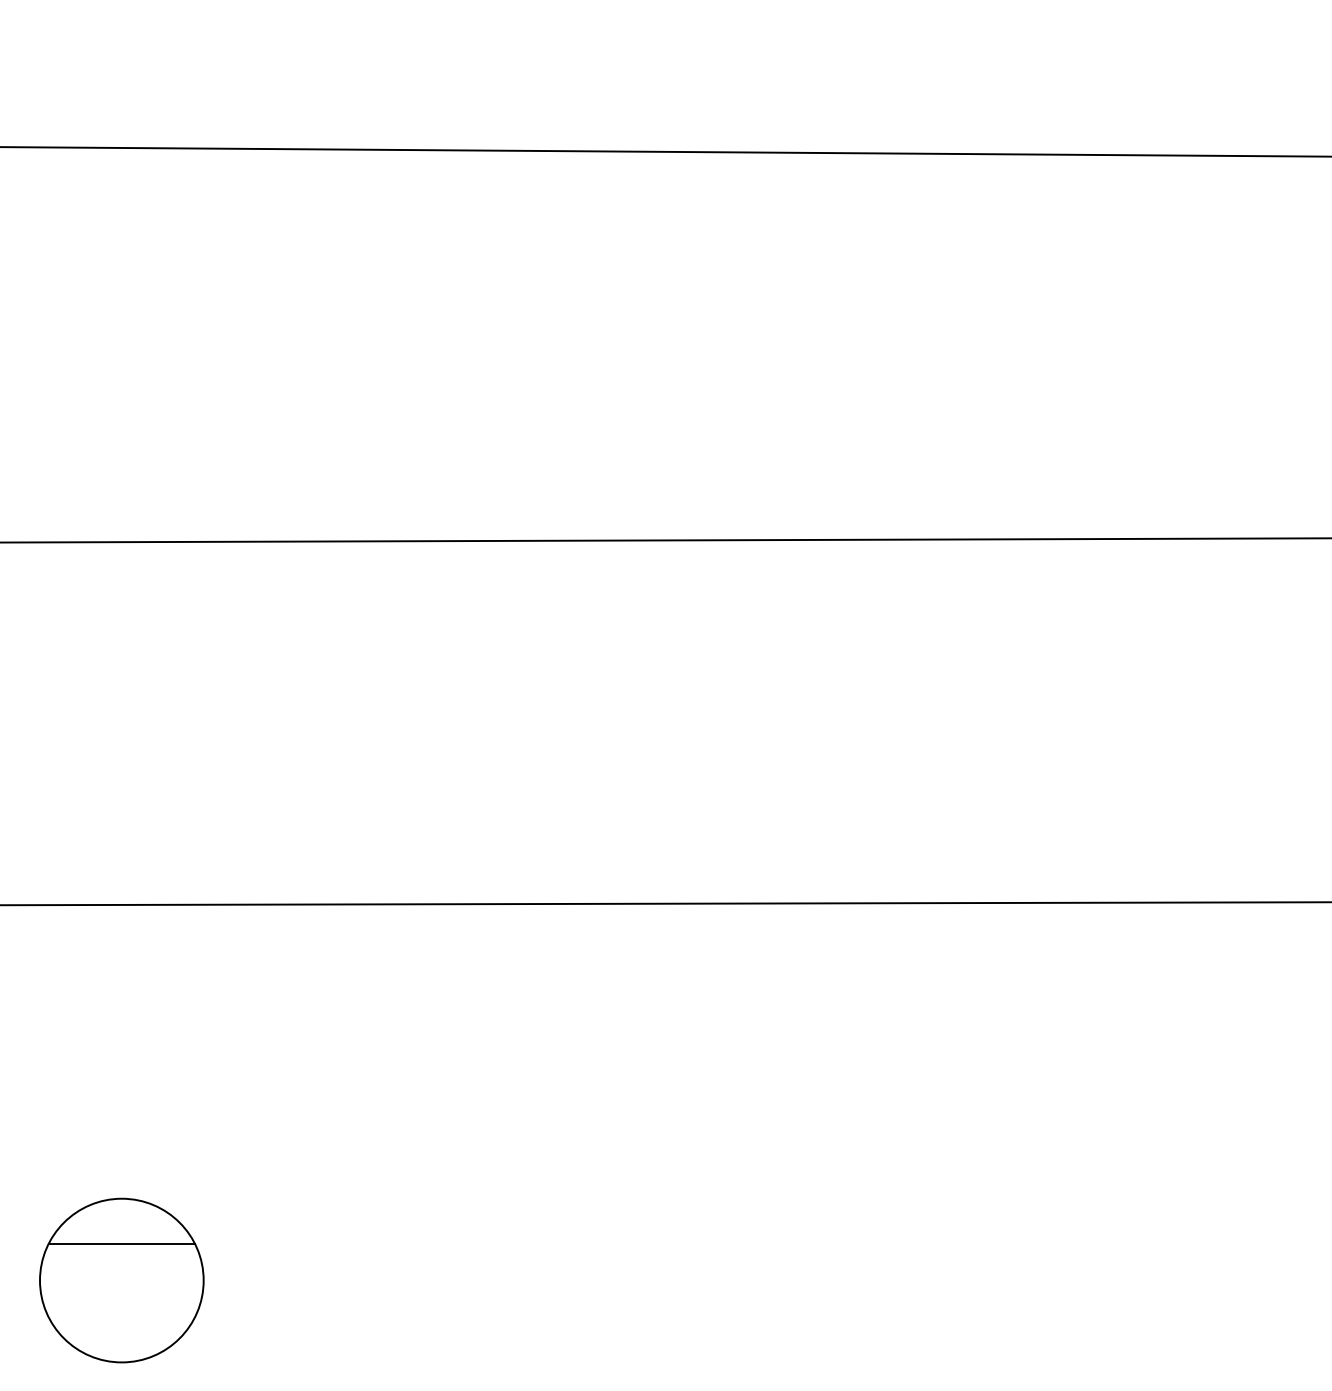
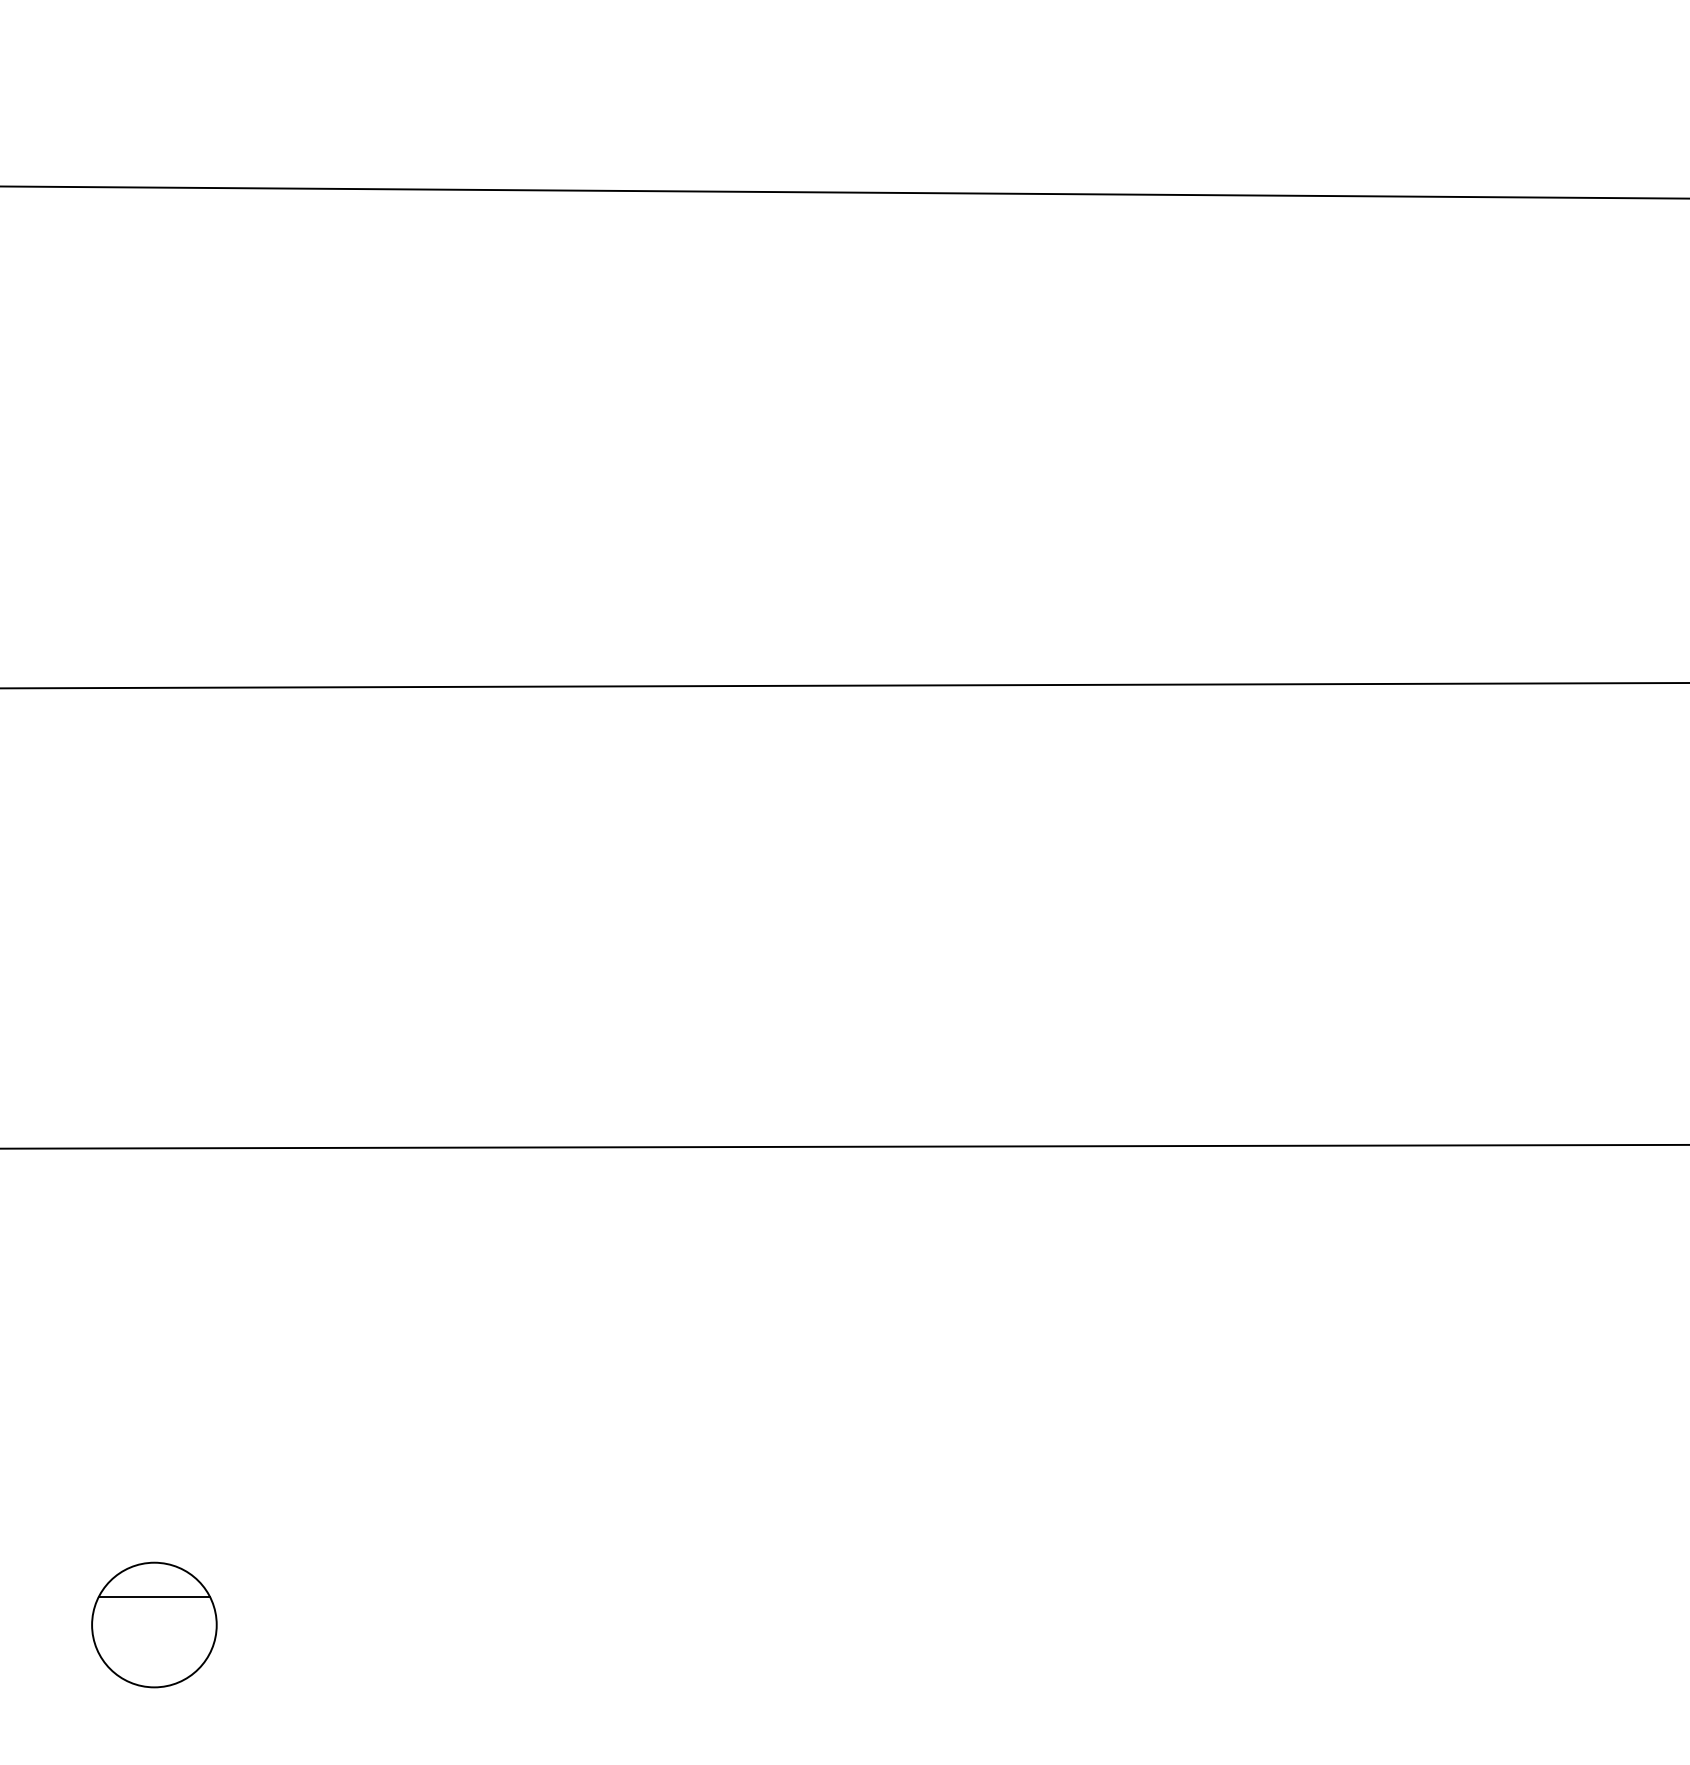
part: (121, 1280) -> (154, 1624), size x0.6

